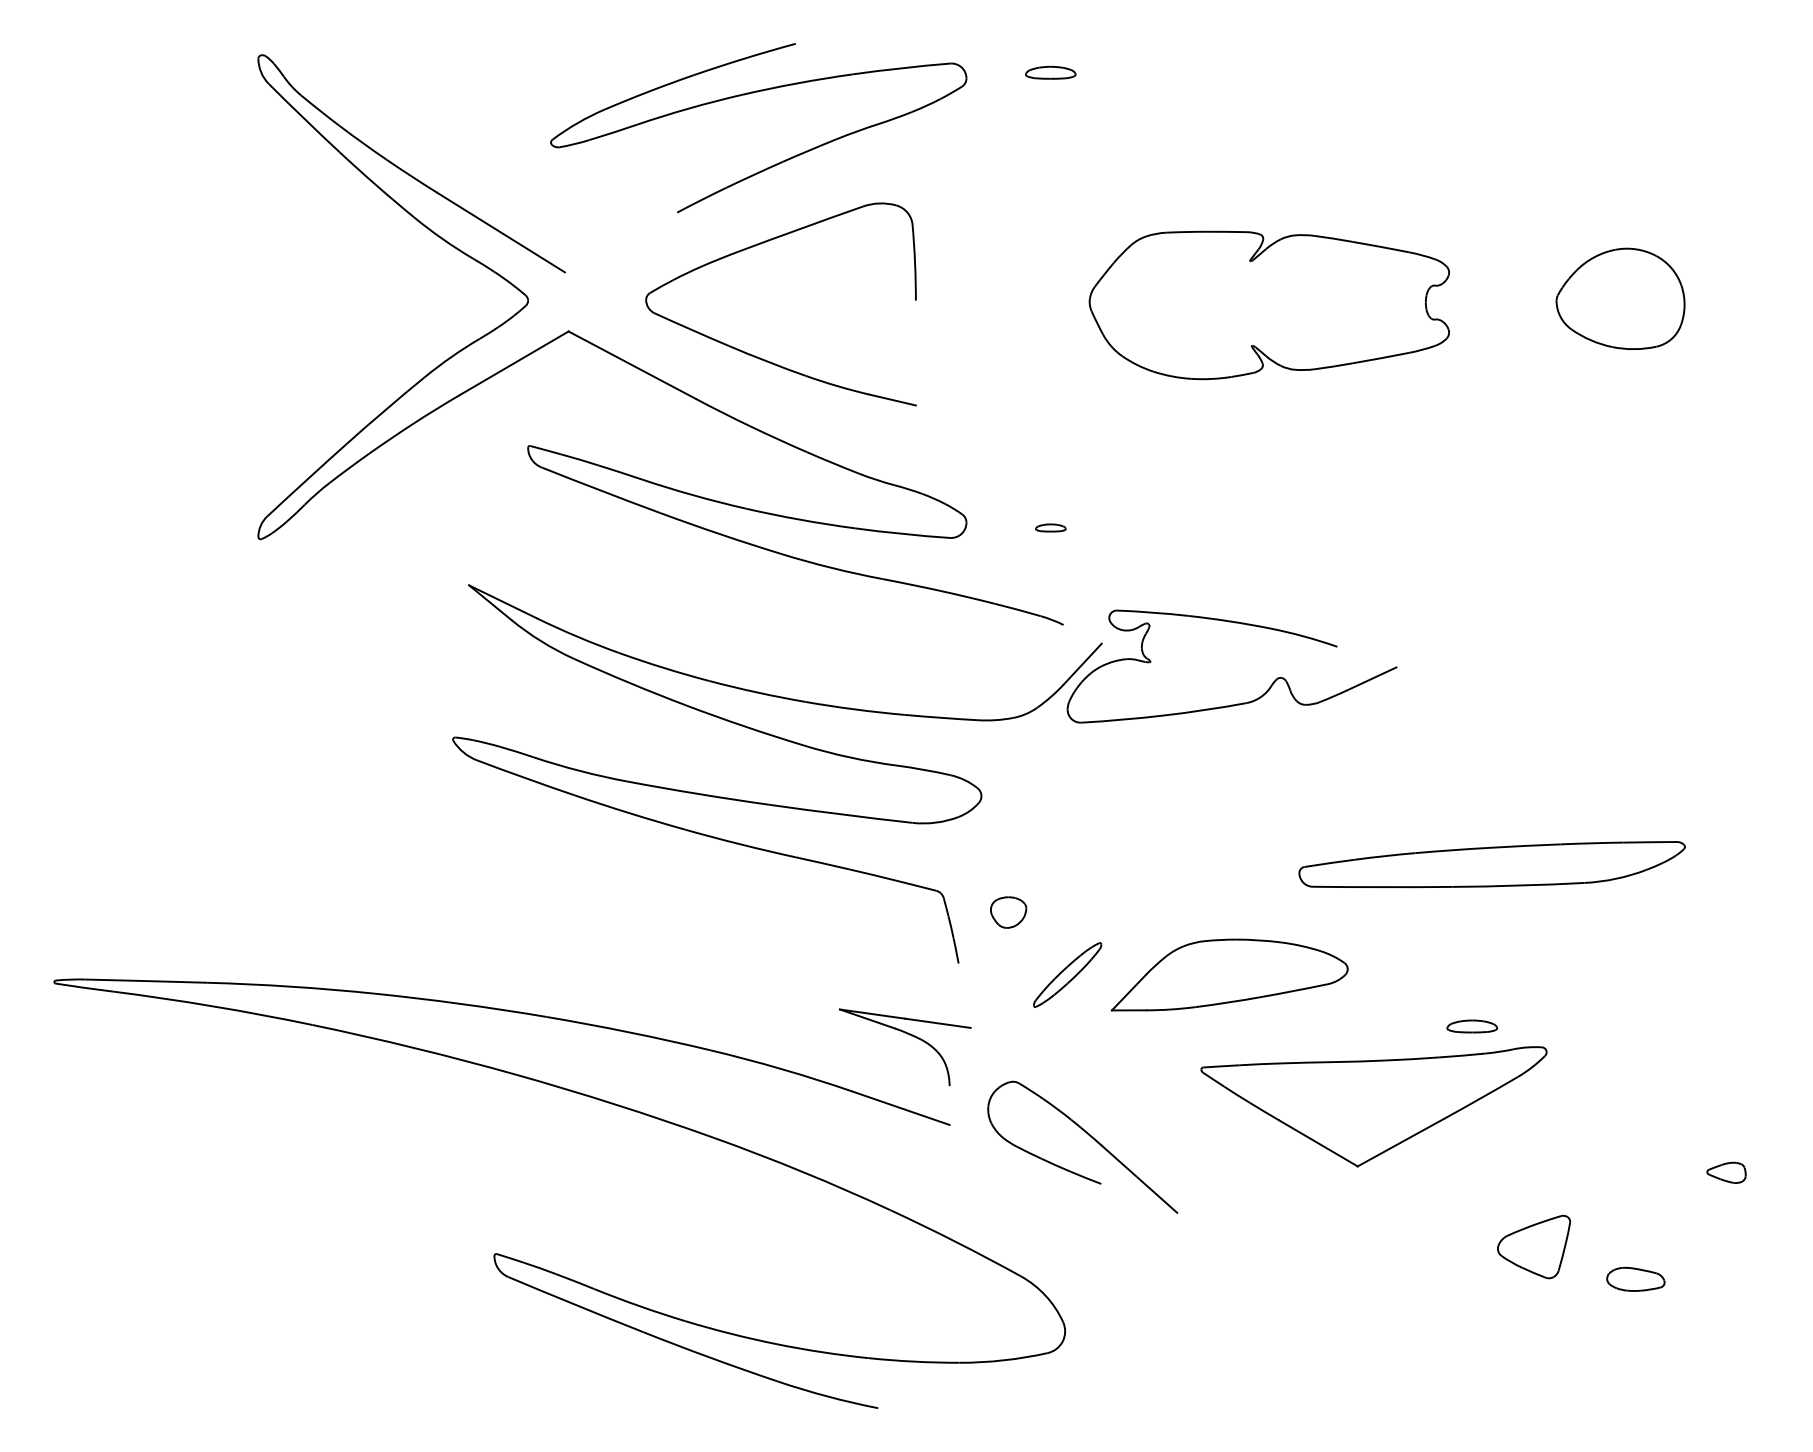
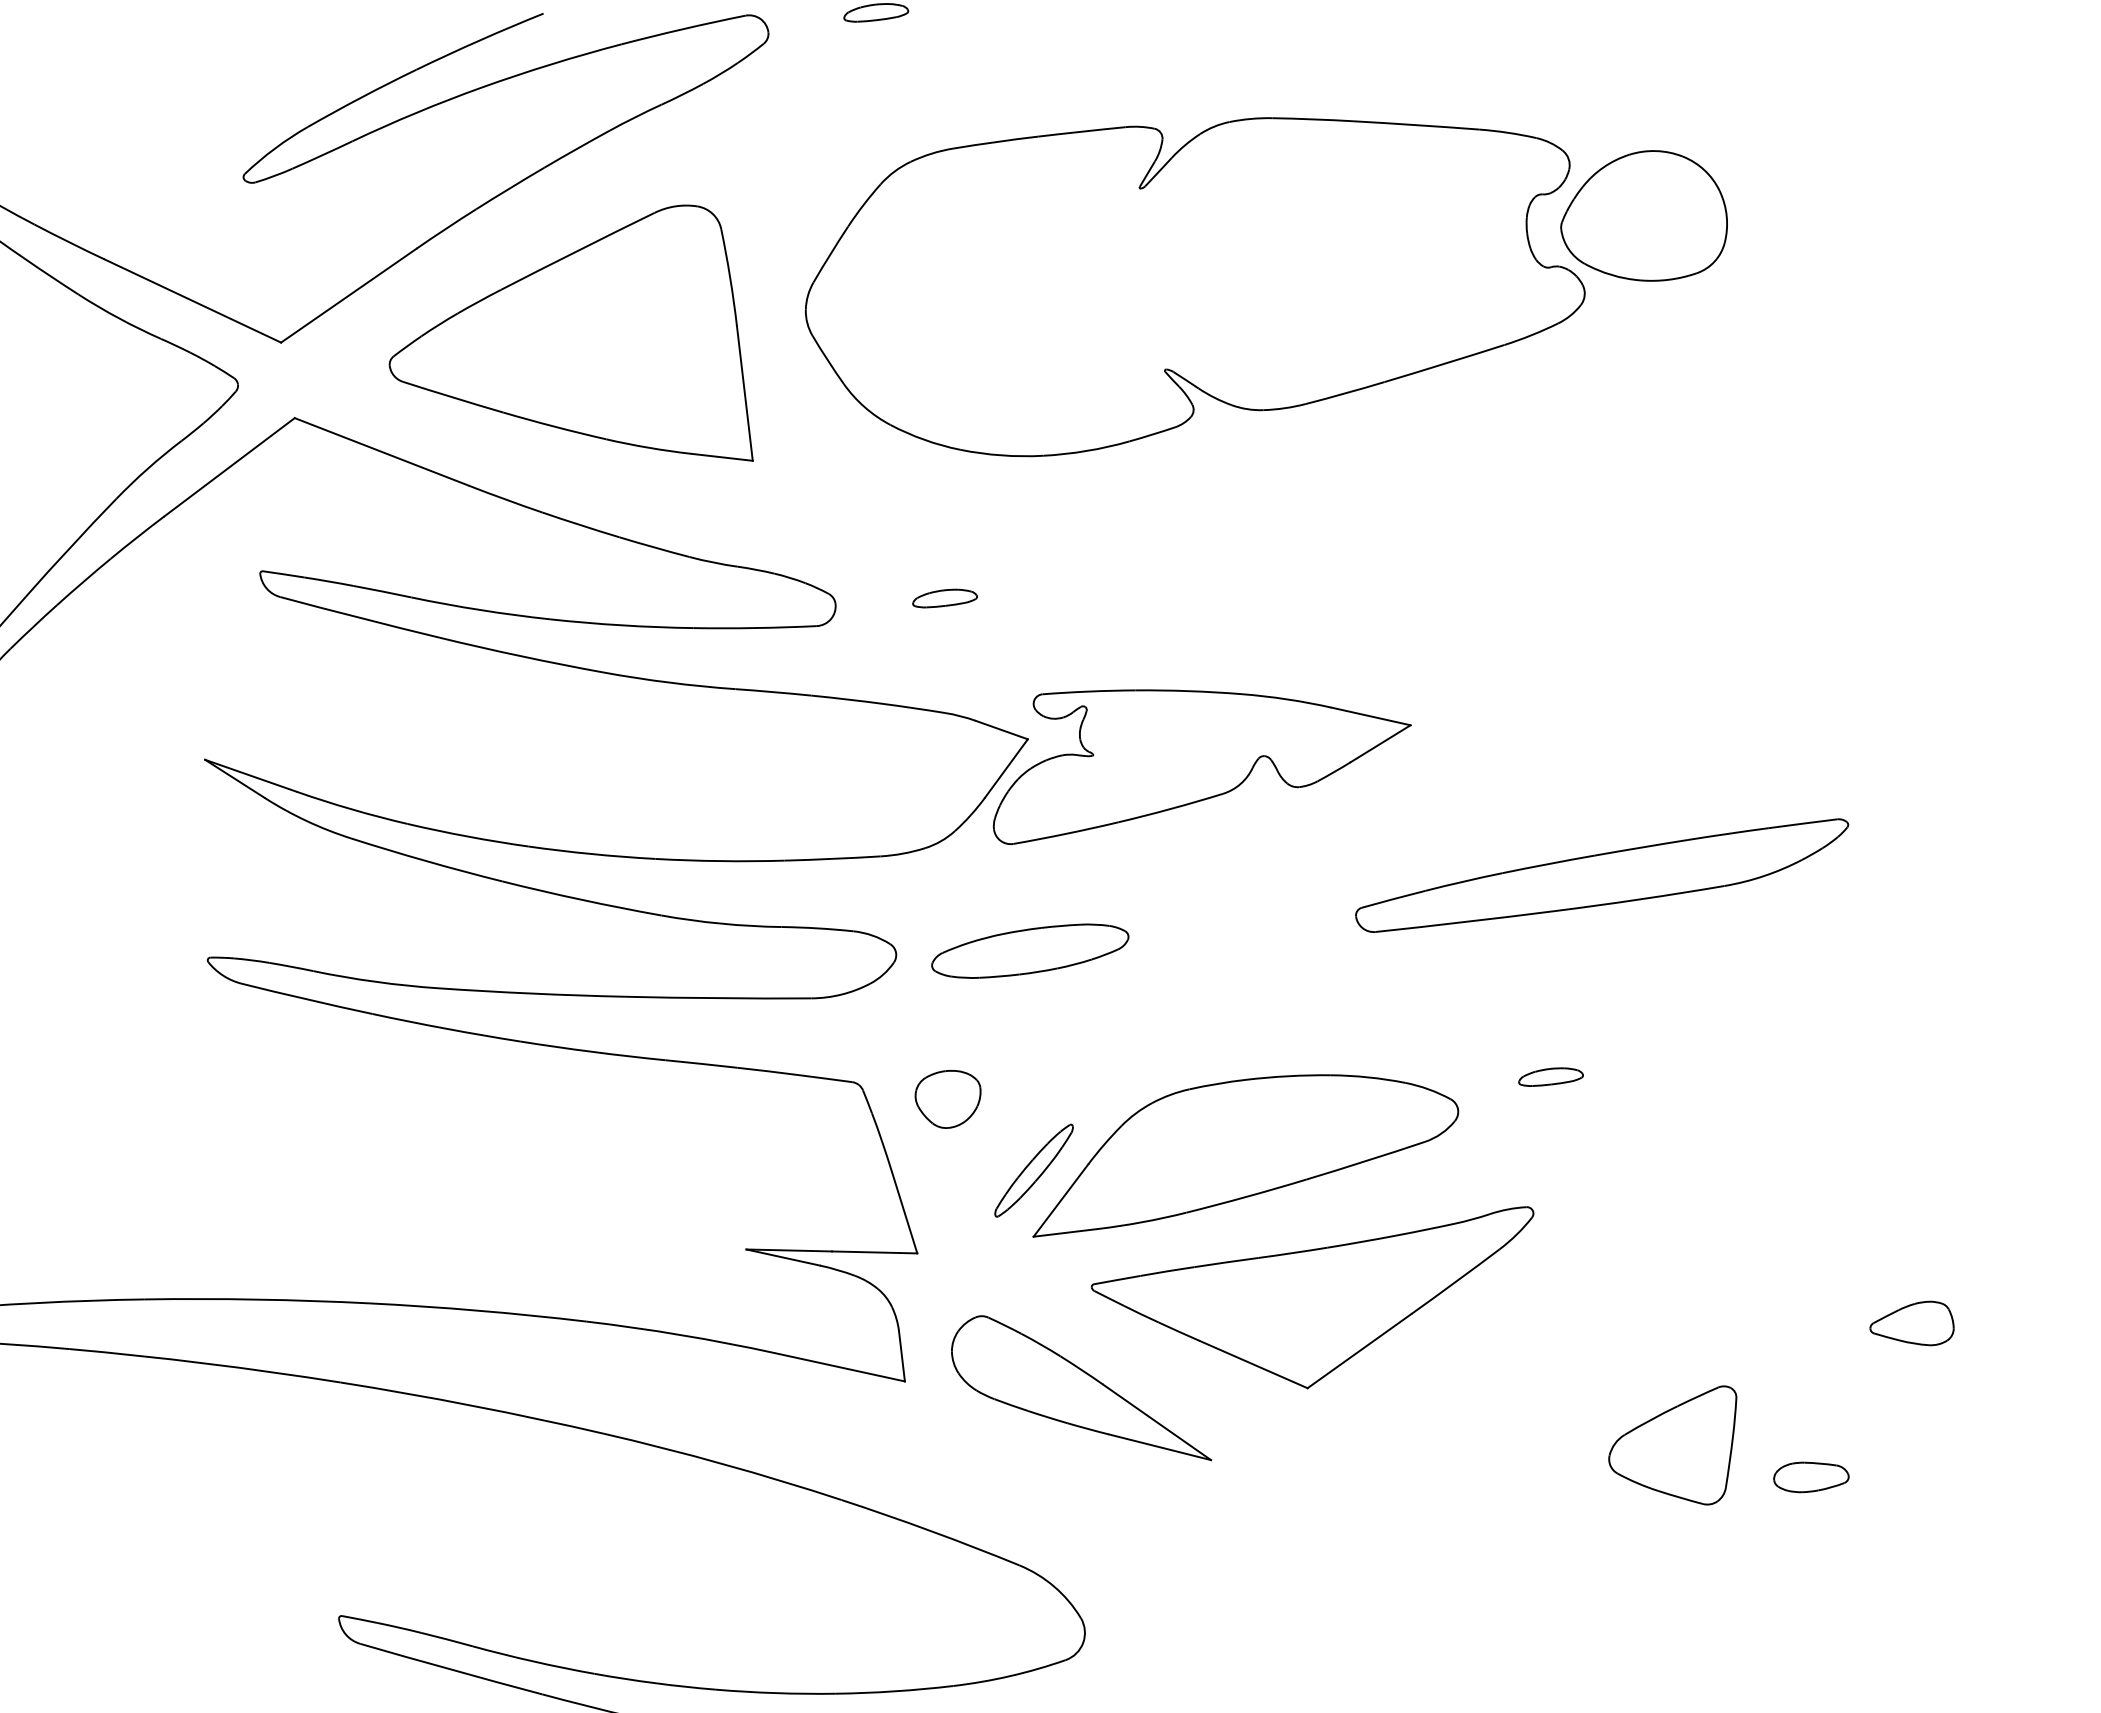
line: (620, 242) -> (348, 295), added
part: (1269, 305) -> (1192, 278), size x1.67
line: (915, 352) -> (744, 392), added
part: (1050, 527) -> (944, 597), size x1.67
line: (1082, 633) -> (1001, 729), added
line: (1366, 656) -> (1370, 715), added
part: (1084, 806) -> (1030, 951), added
part: (1491, 864) -> (1601, 876), moved
part: (1008, 912) -> (948, 1099), size x1.43
part: (1229, 974) -> (1242, 1145), size x1.43
line: (964, 995) -> (904, 1212), added
part: (1471, 1026) -> (1549, 1076), moved
line: (949, 1105) -> (901, 1356), added
part: (1373, 1106) -> (1318, 1308), moved
part: (1726, 1172) -> (1911, 1325), size x1.67
line: (1139, 1197) -> (1160, 1446), added
part: (1533, 1246) -> (1674, 1449), size x1.43

